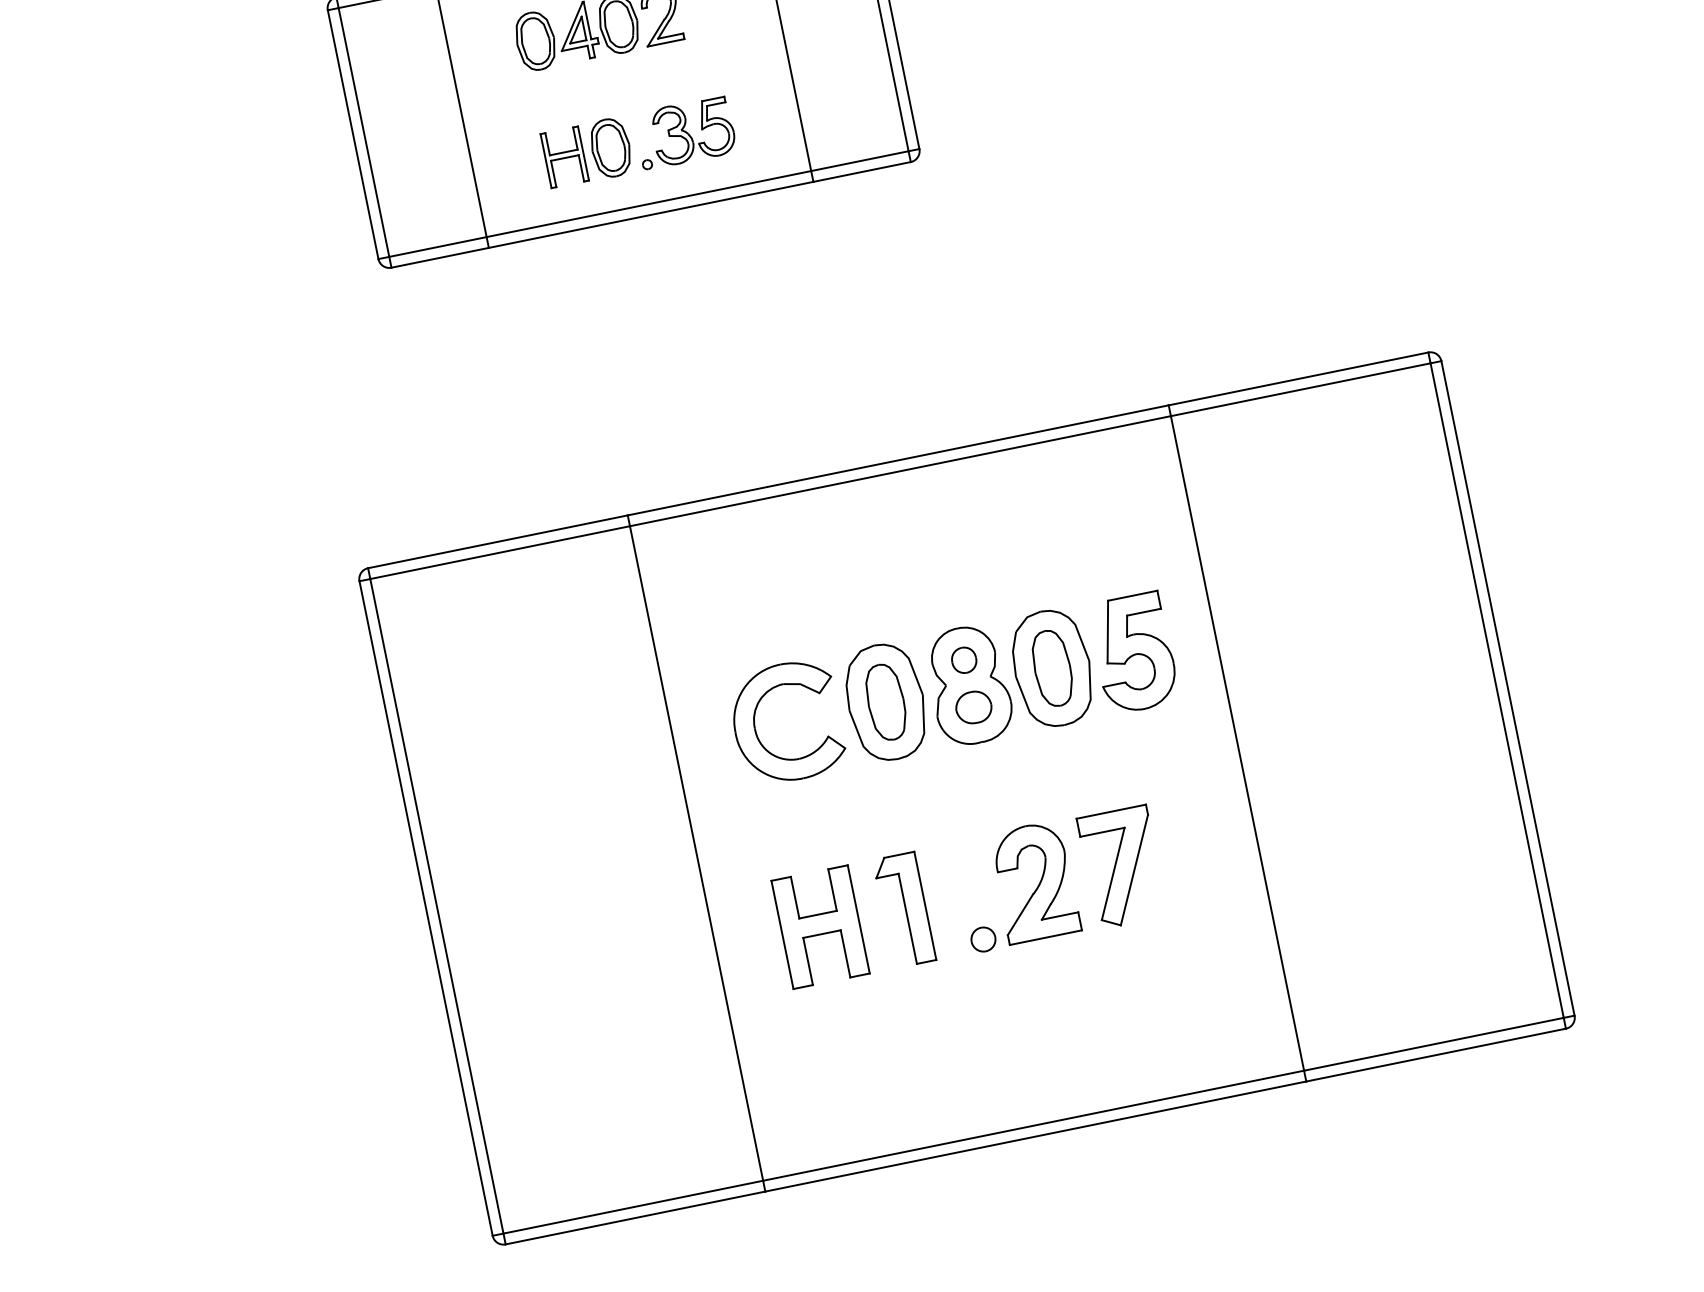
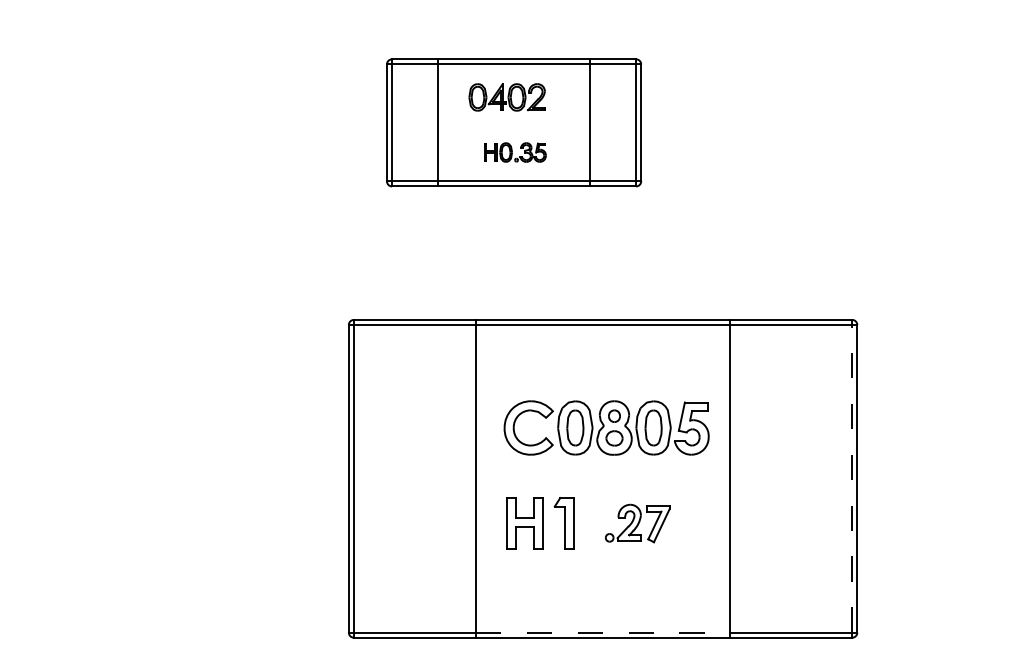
part: (639, 142) -> (515, 152), size x0.7
line: (1497, 689) -> (852, 478), solid -> dashed
part: (1059, 878) -> (637, 523), size x0.7
line: (1034, 1125) -> (603, 632), solid -> dashed

